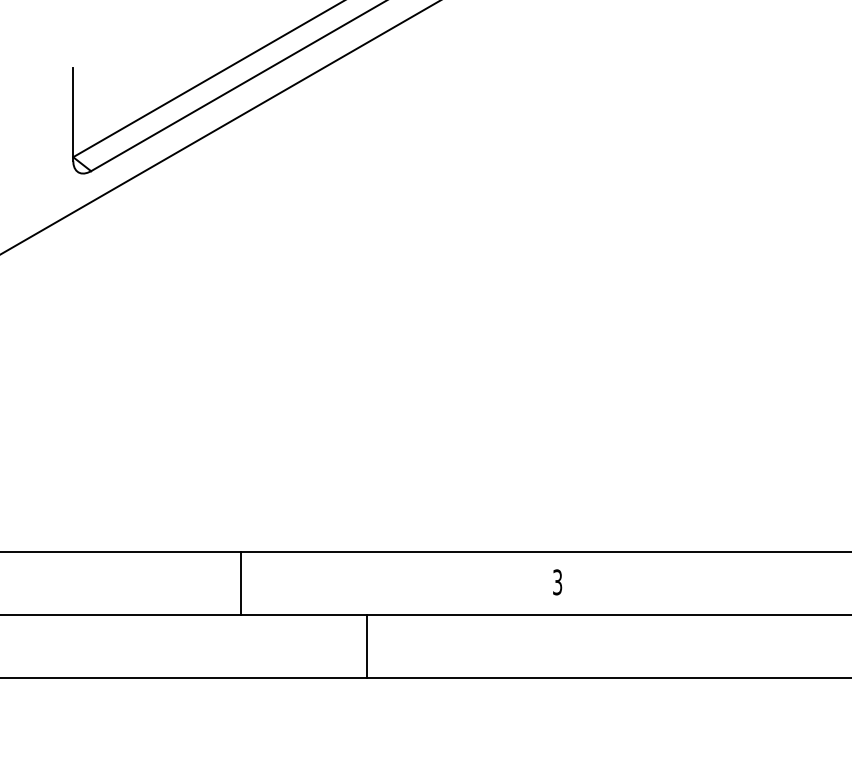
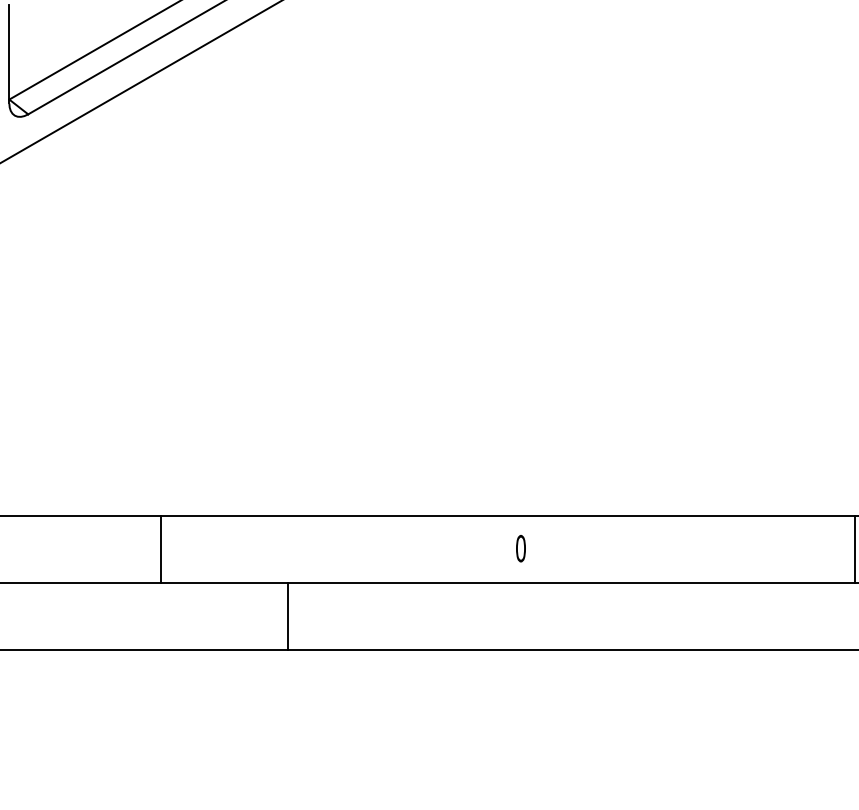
line: (240, 582) -> (160, 548), moved
text: (557, 582) -> (520, 548), 3 -> 0
line: (367, 646) -> (288, 616), moved

